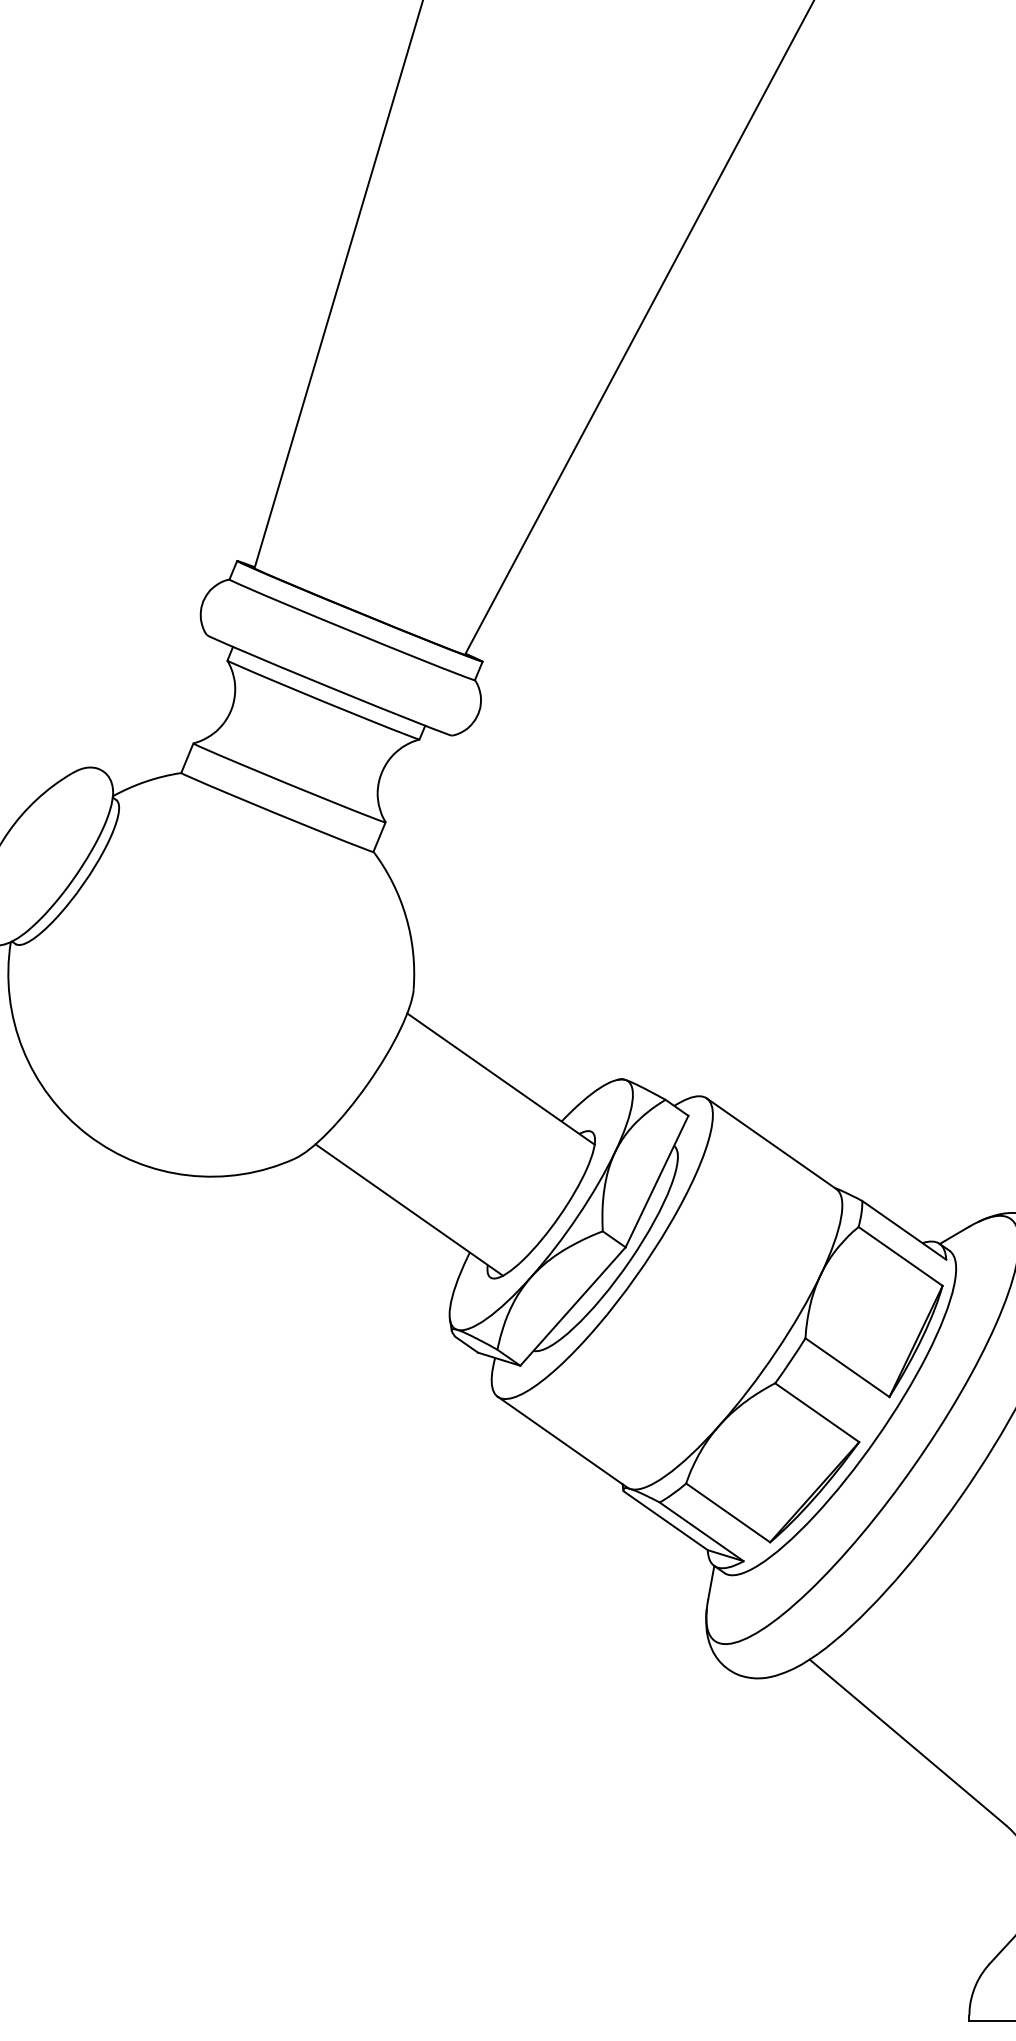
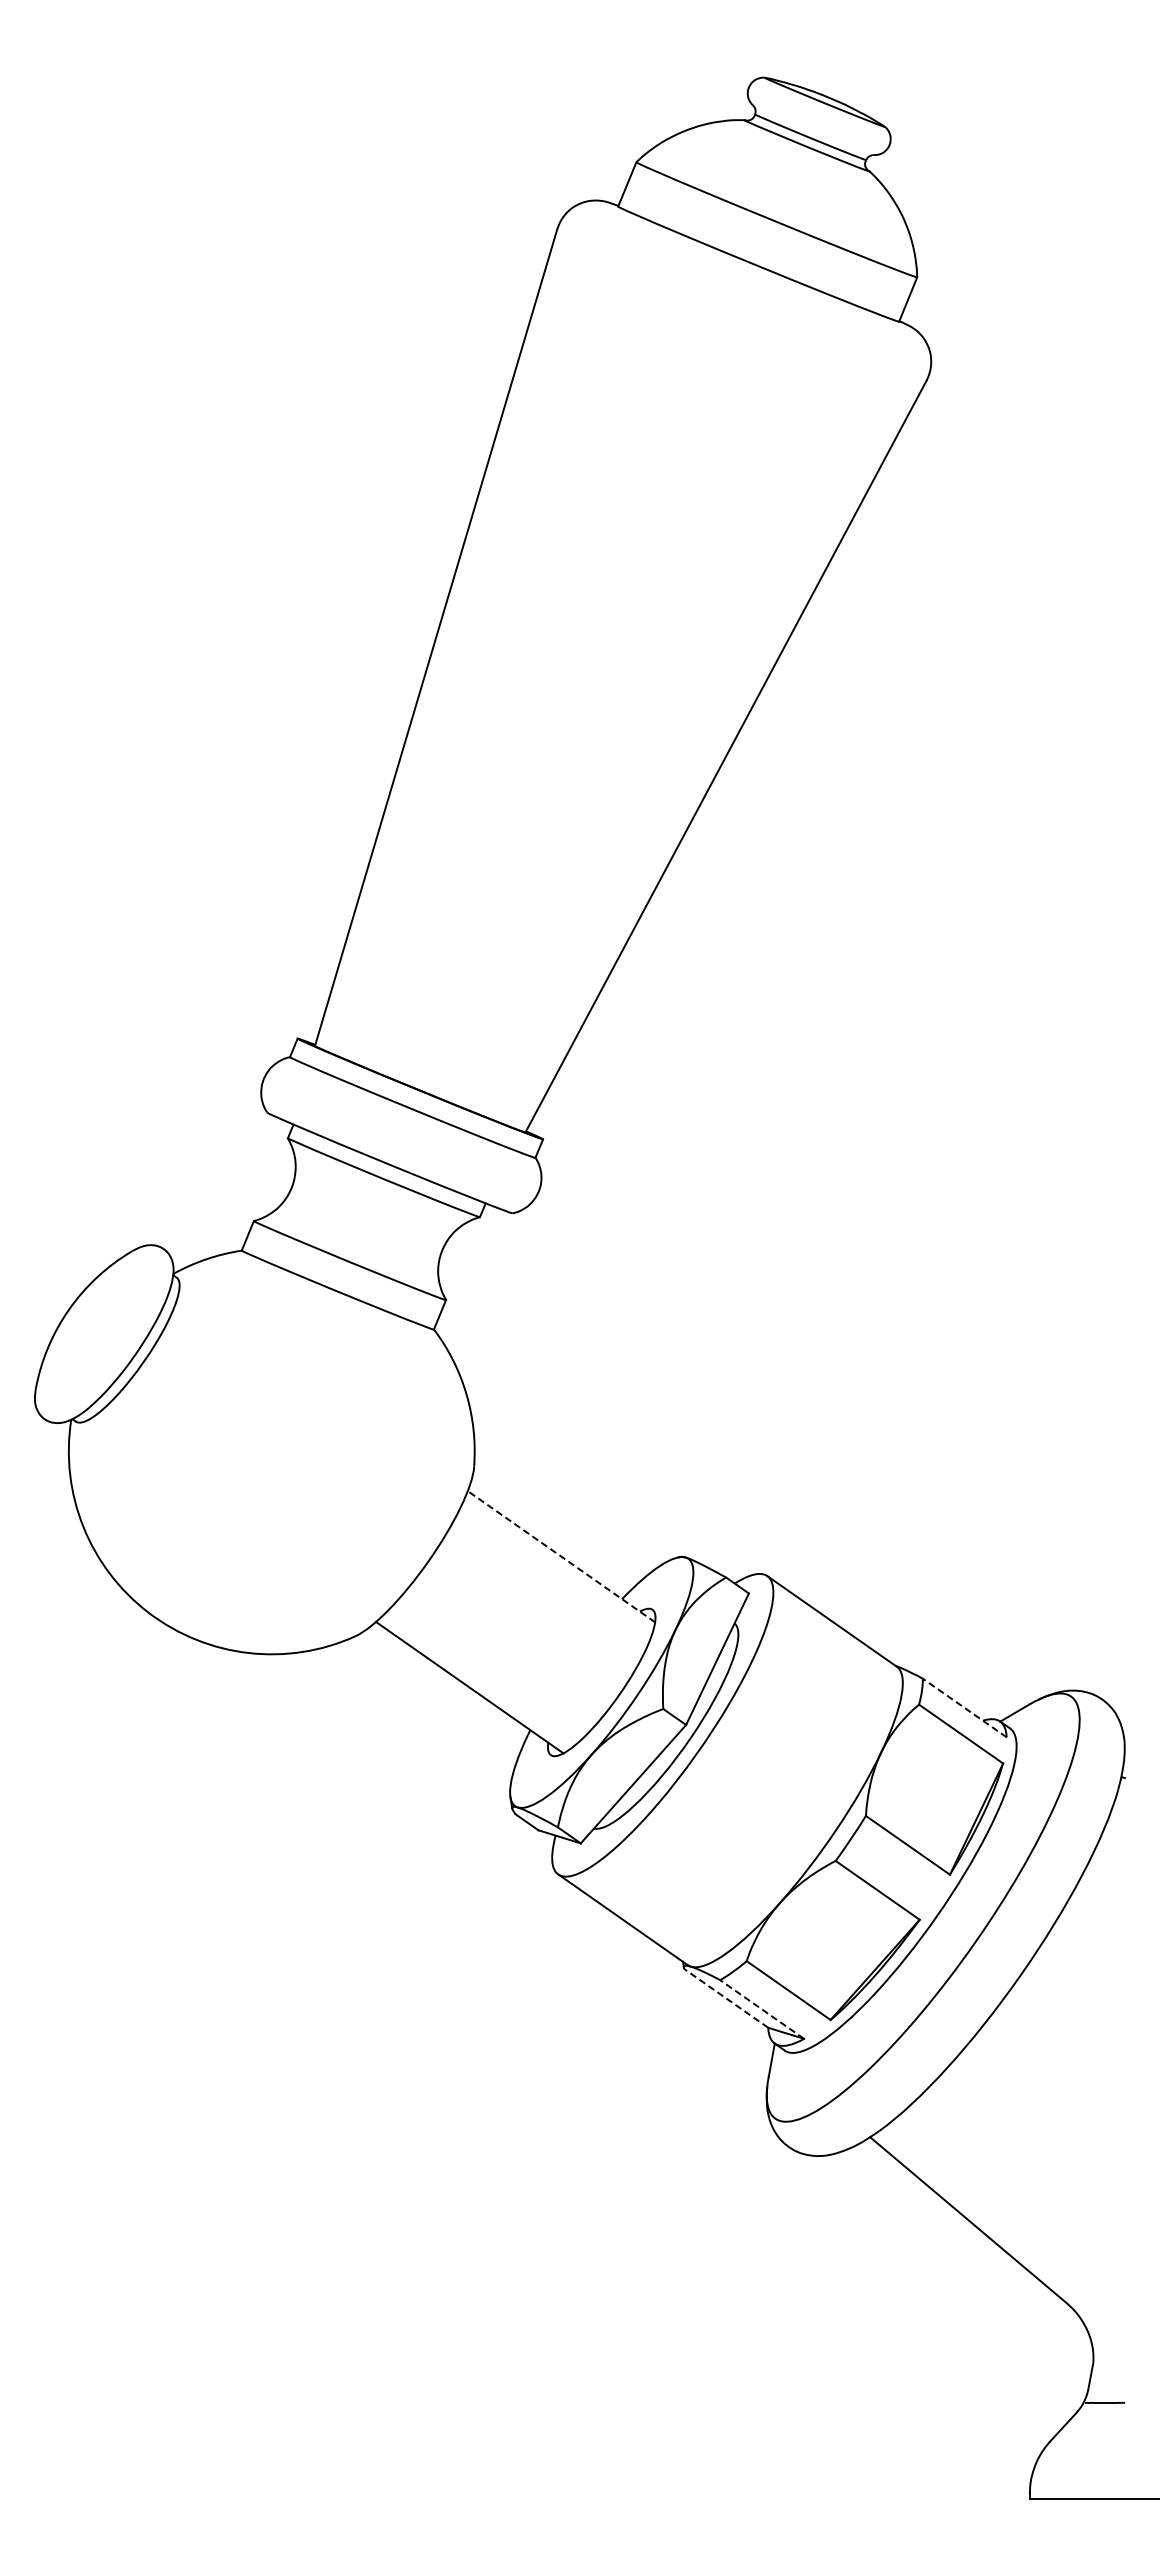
line: (501, 1078) -> (561, 1556), solid -> dashed
line: (904, 1229) -> (964, 1707), solid -> dashed
line: (665, 1520) -> (725, 1998), solid -> dashed
line: (701, 1531) -> (761, 2009), solid -> dashed

